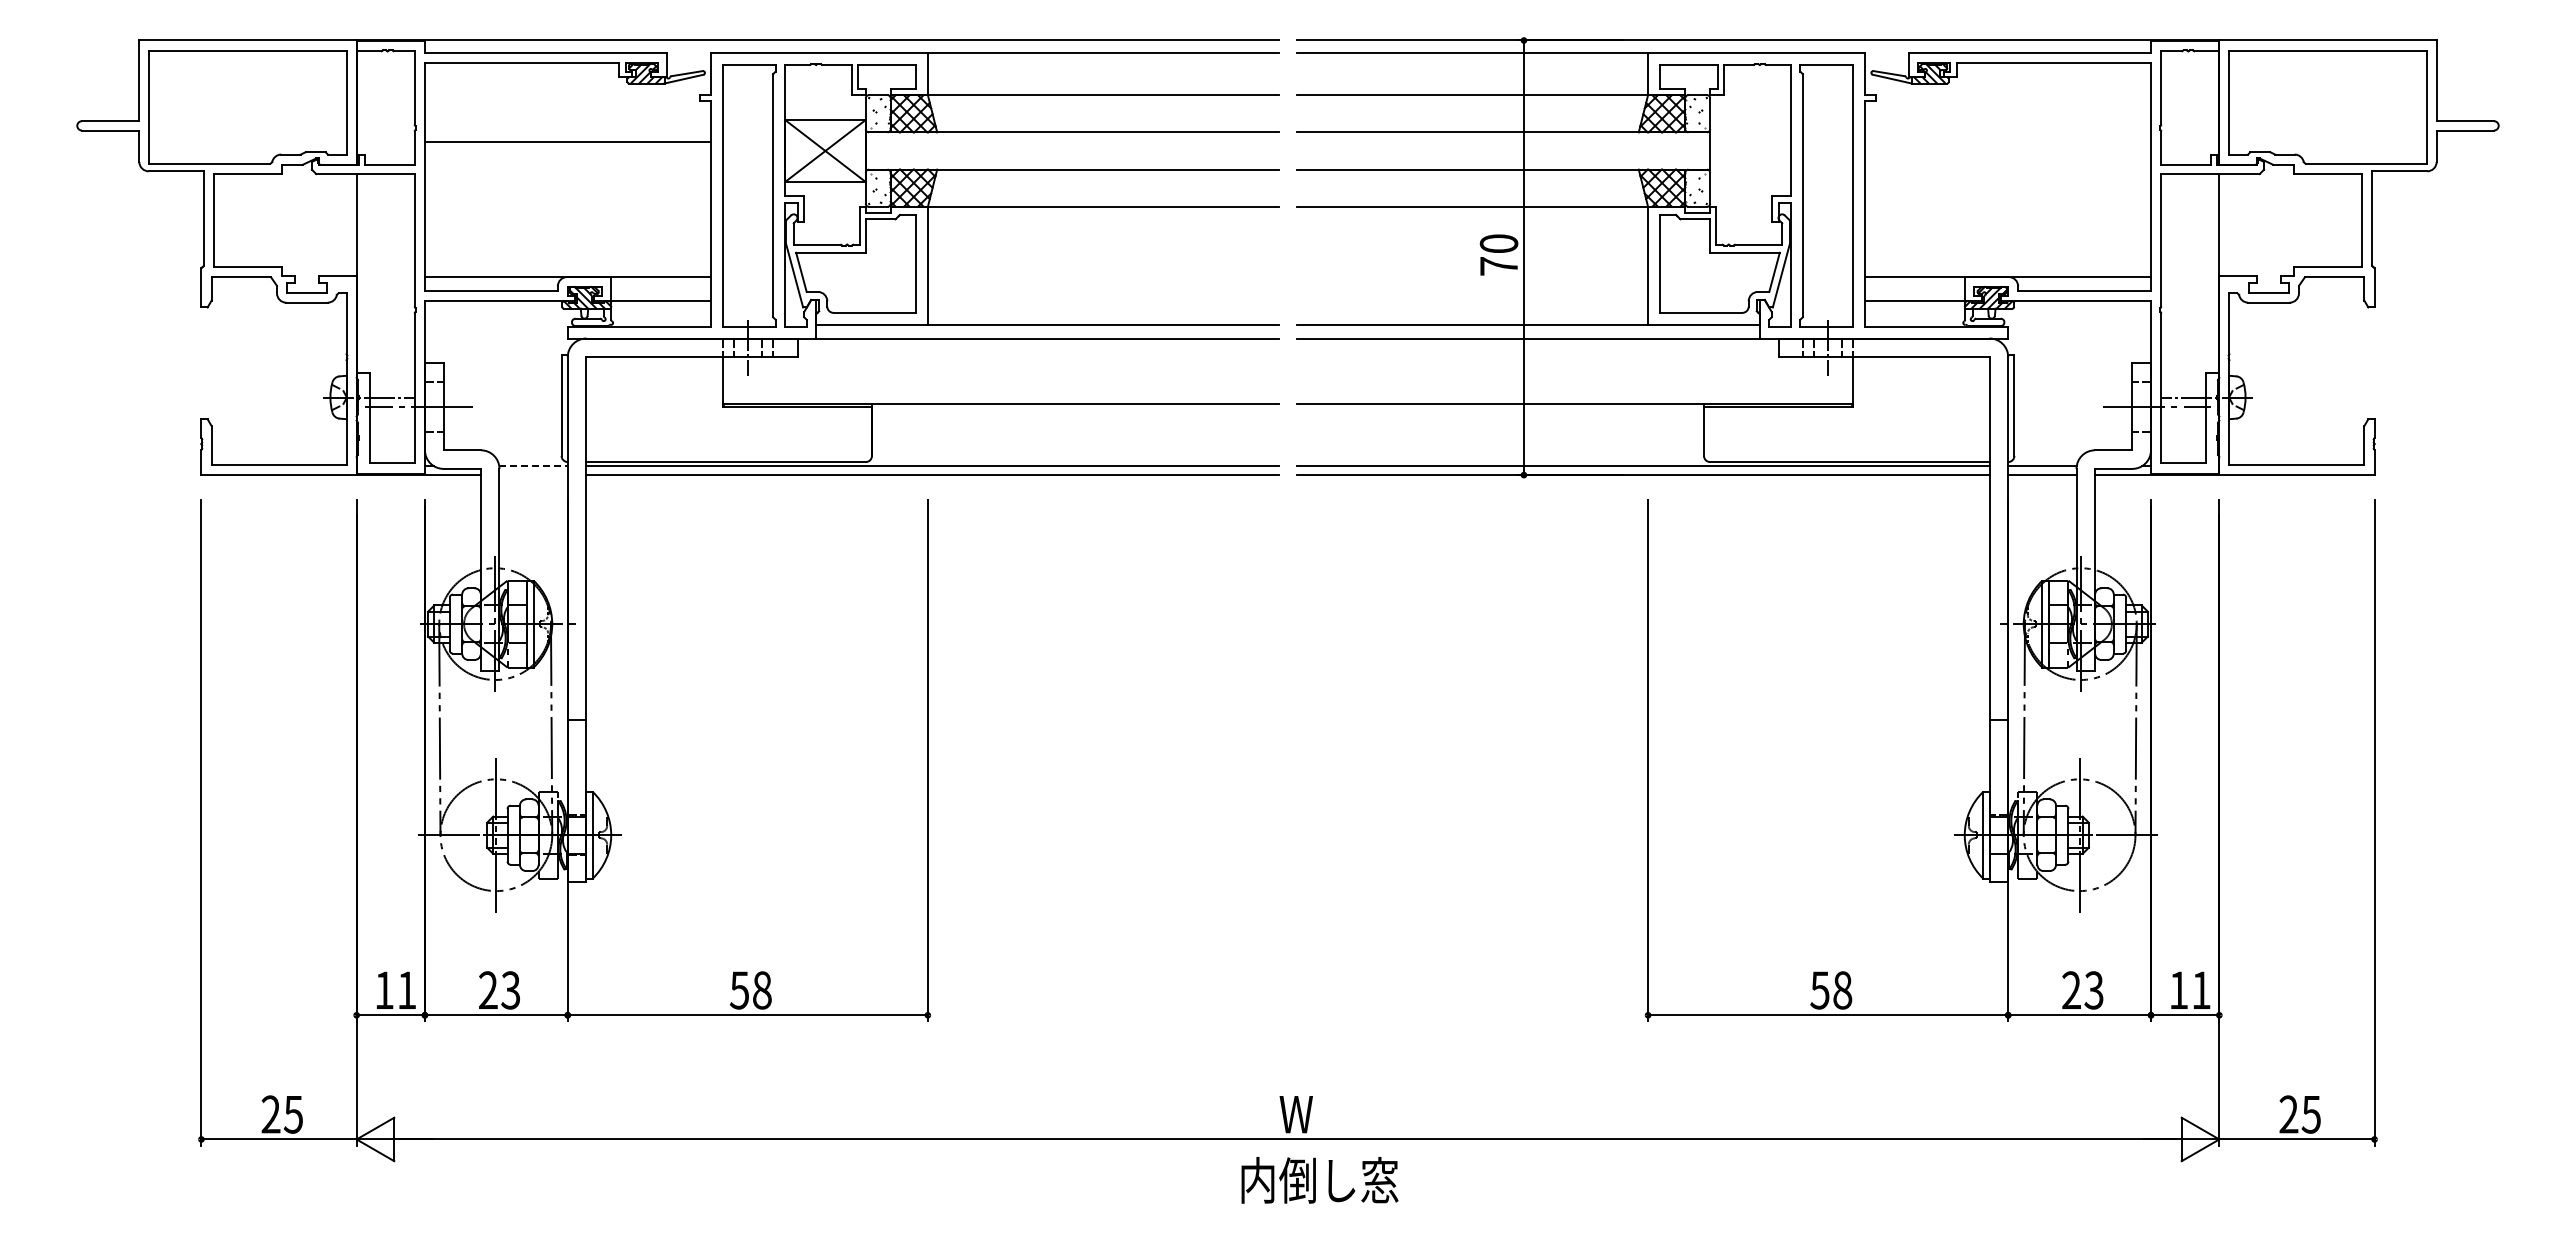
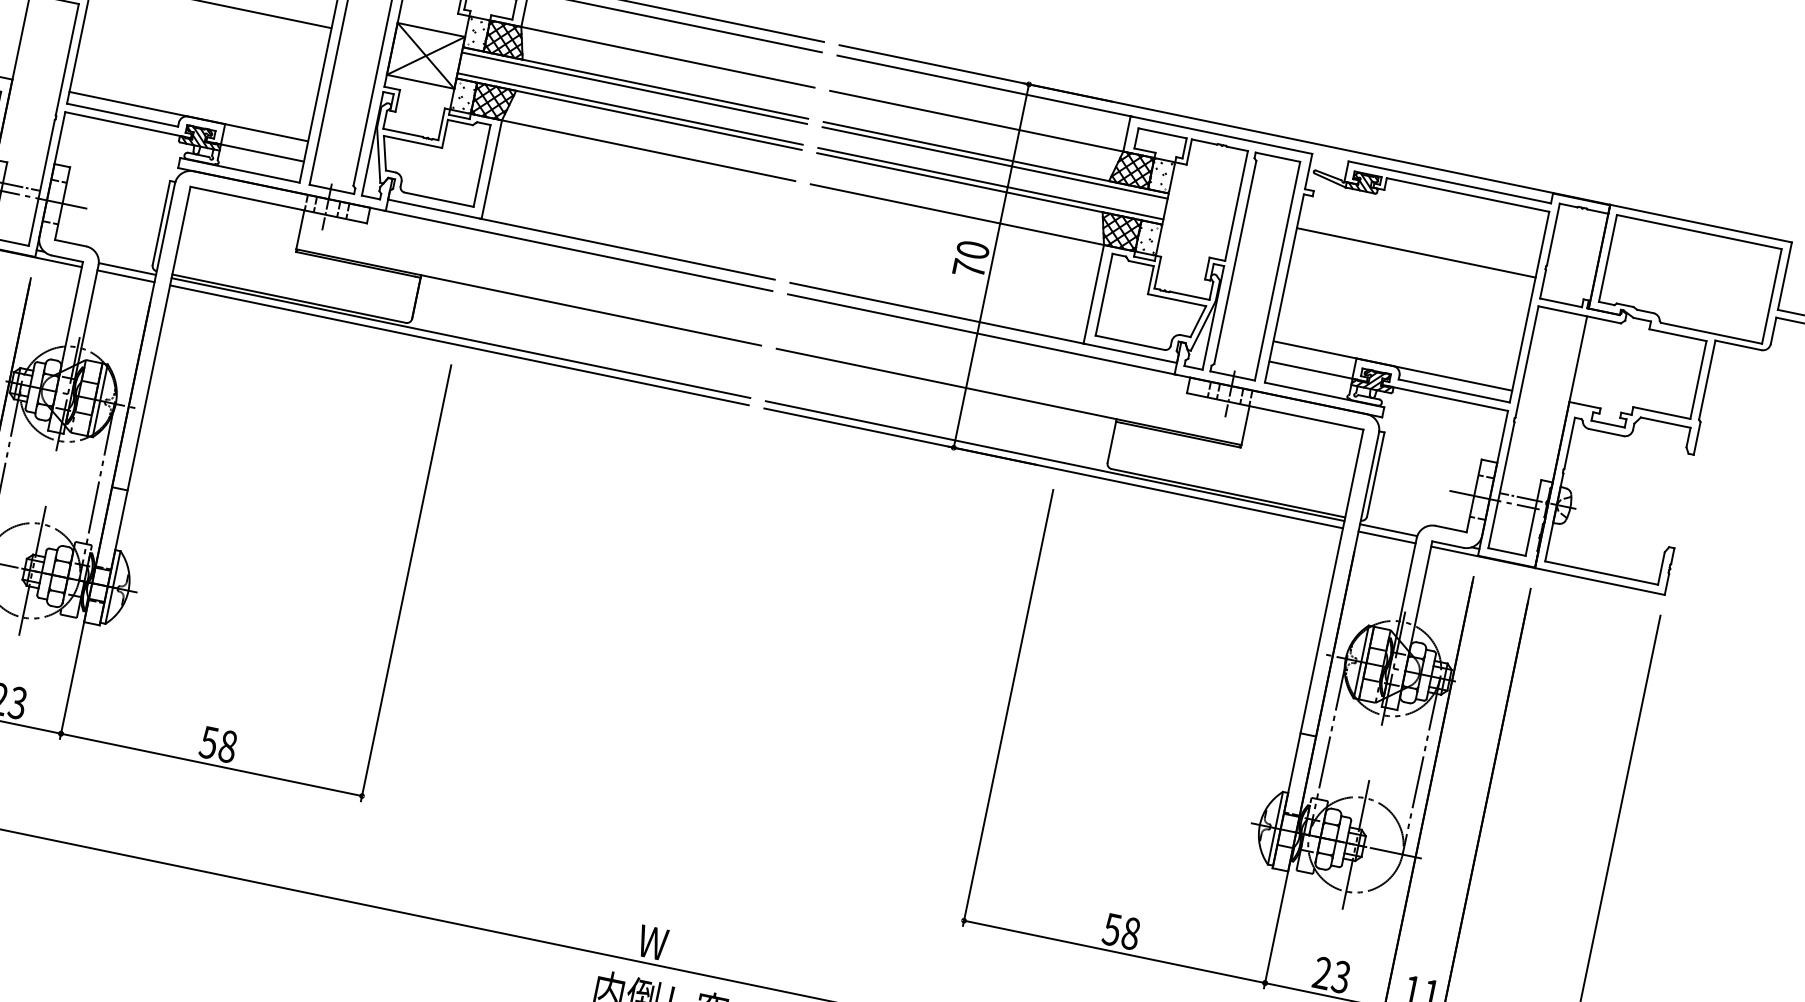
line: (1071, 138) -> (633, 88), added
line: (1503, 138) -> (994, 162), added
line: (2008, 141) -> (1416, 252), added
line: (1071, 163) -> (629, 108), added
line: (1503, 163) -> (990, 183), added
line: (534, 466) -> (128, 269), dashed -> solid
line: (533, 475) -> (125, 276), added

